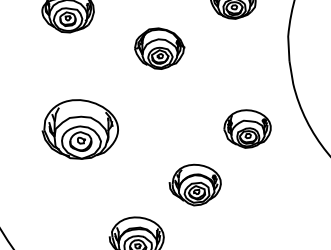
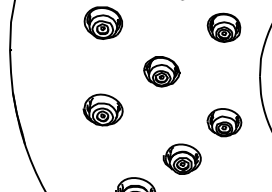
part: (159, 48) -> (161, 71), moved
part: (79, 128) -> (102, 109), size x0.71

